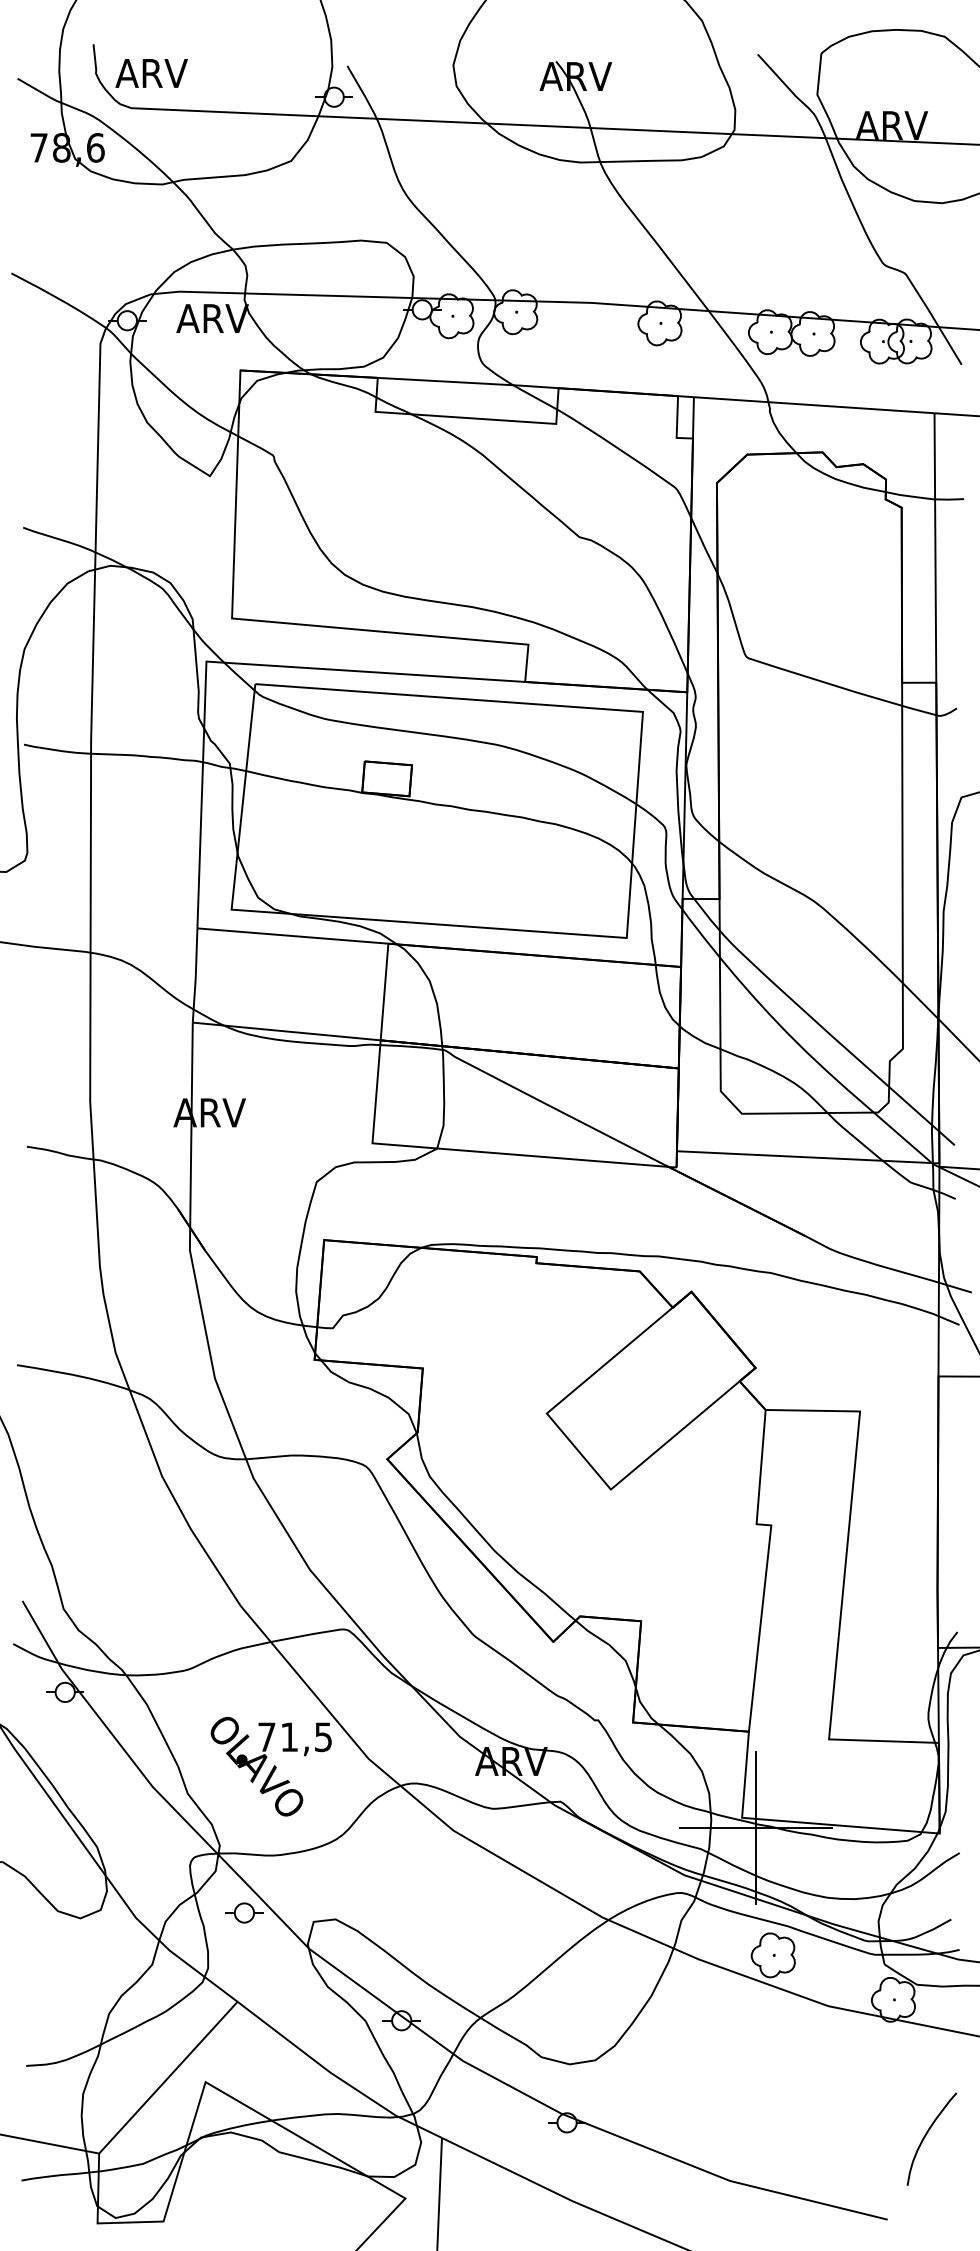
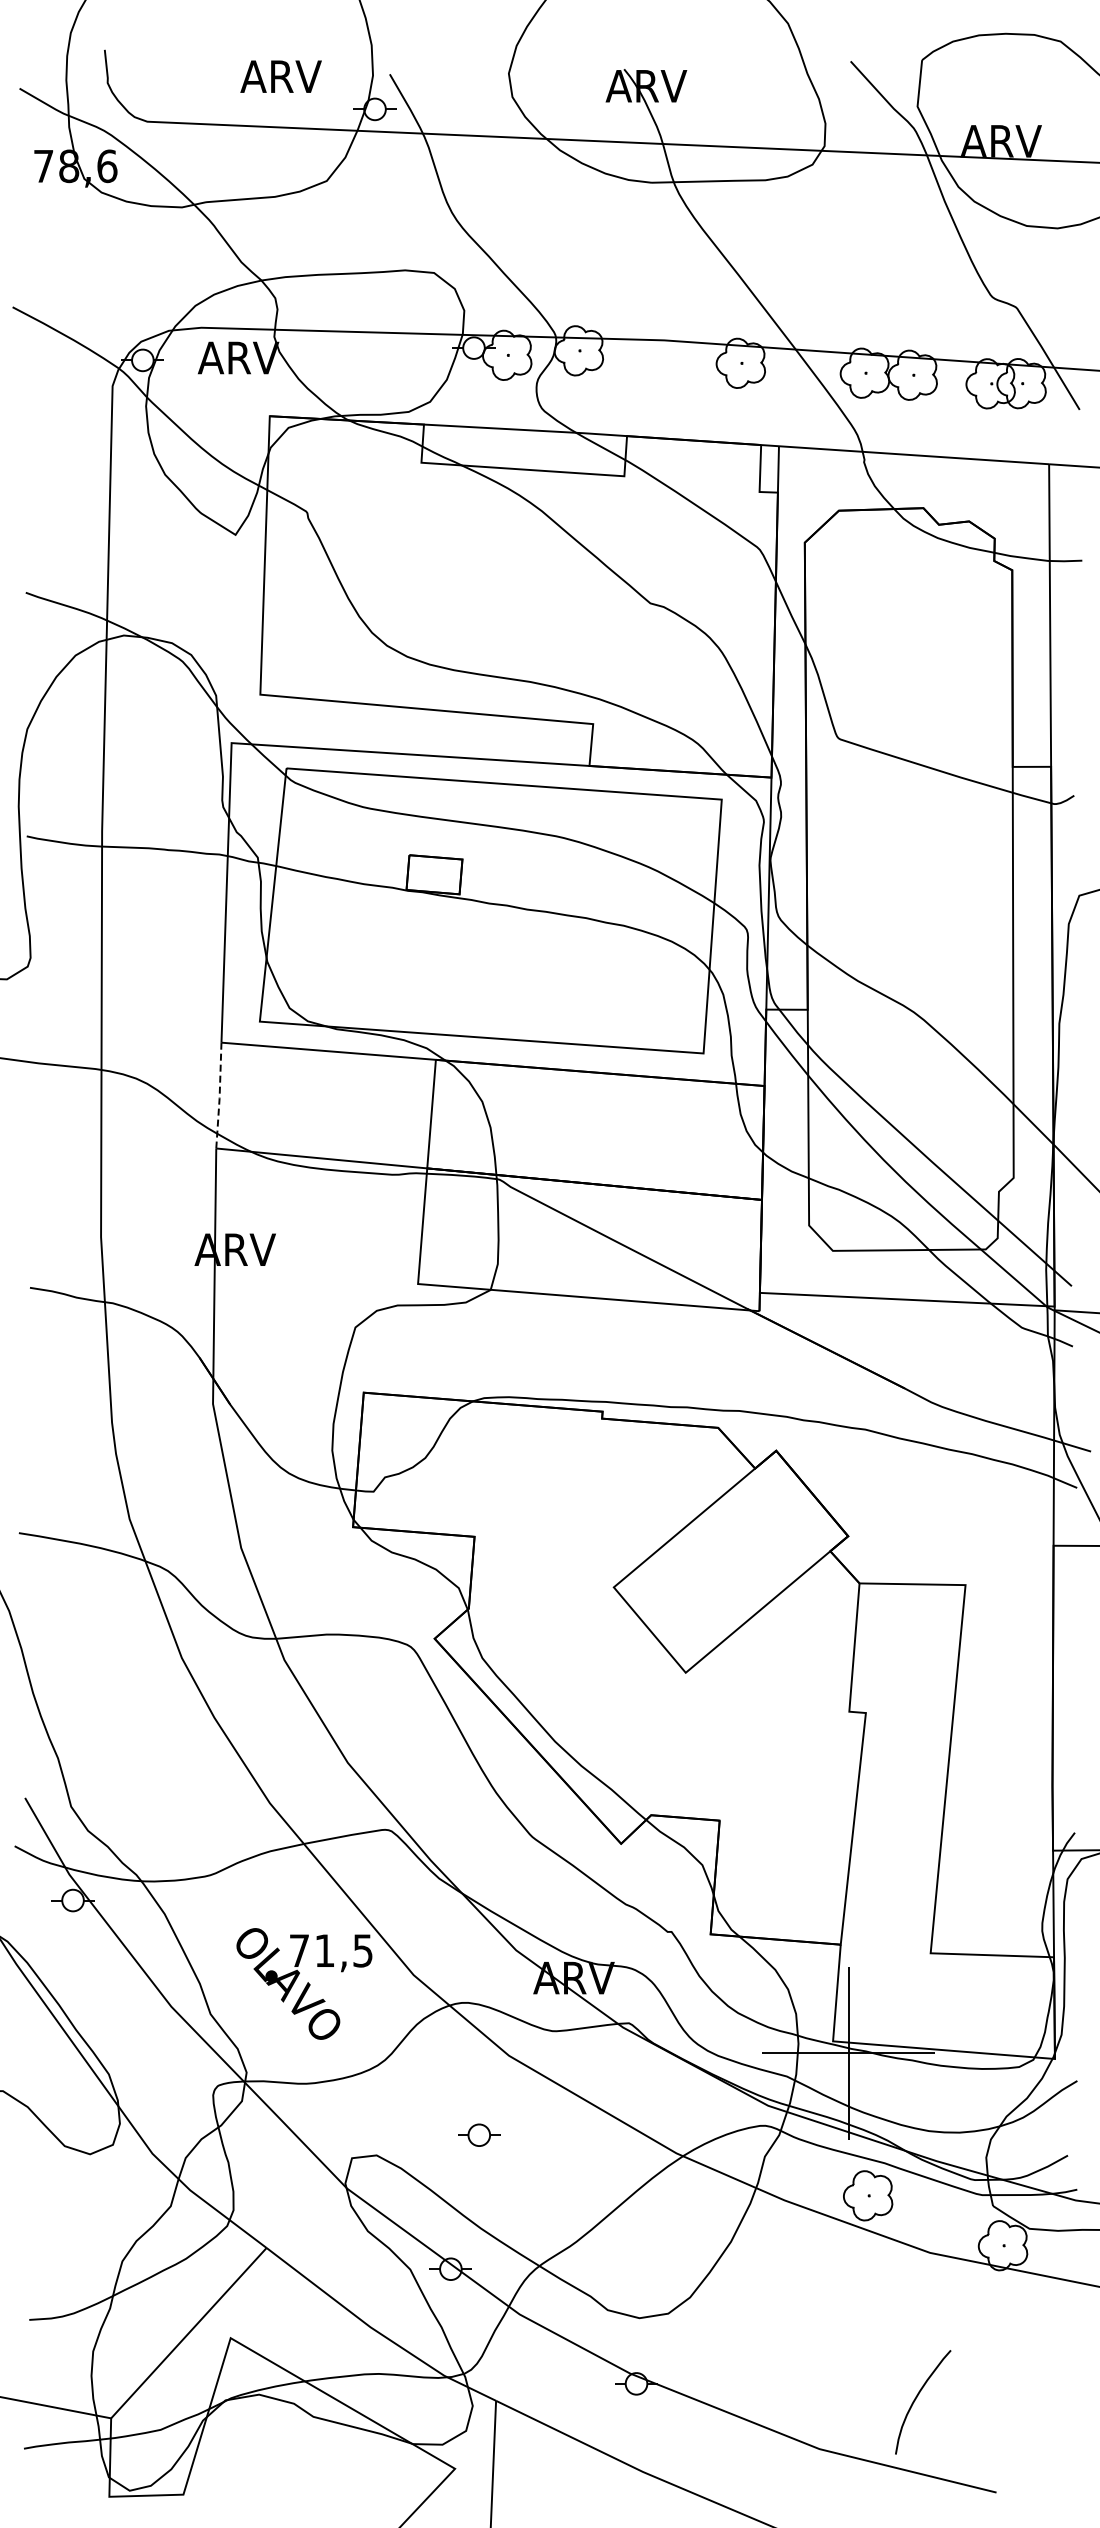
text: (151, 73) -> (280, 76), moved
line: (195, 976) -> (219, 1096), solid -> dashed
part: (244, 1912) -> (479, 2134), moved
curve: (925, 2136) -> (916, 2399), moved

